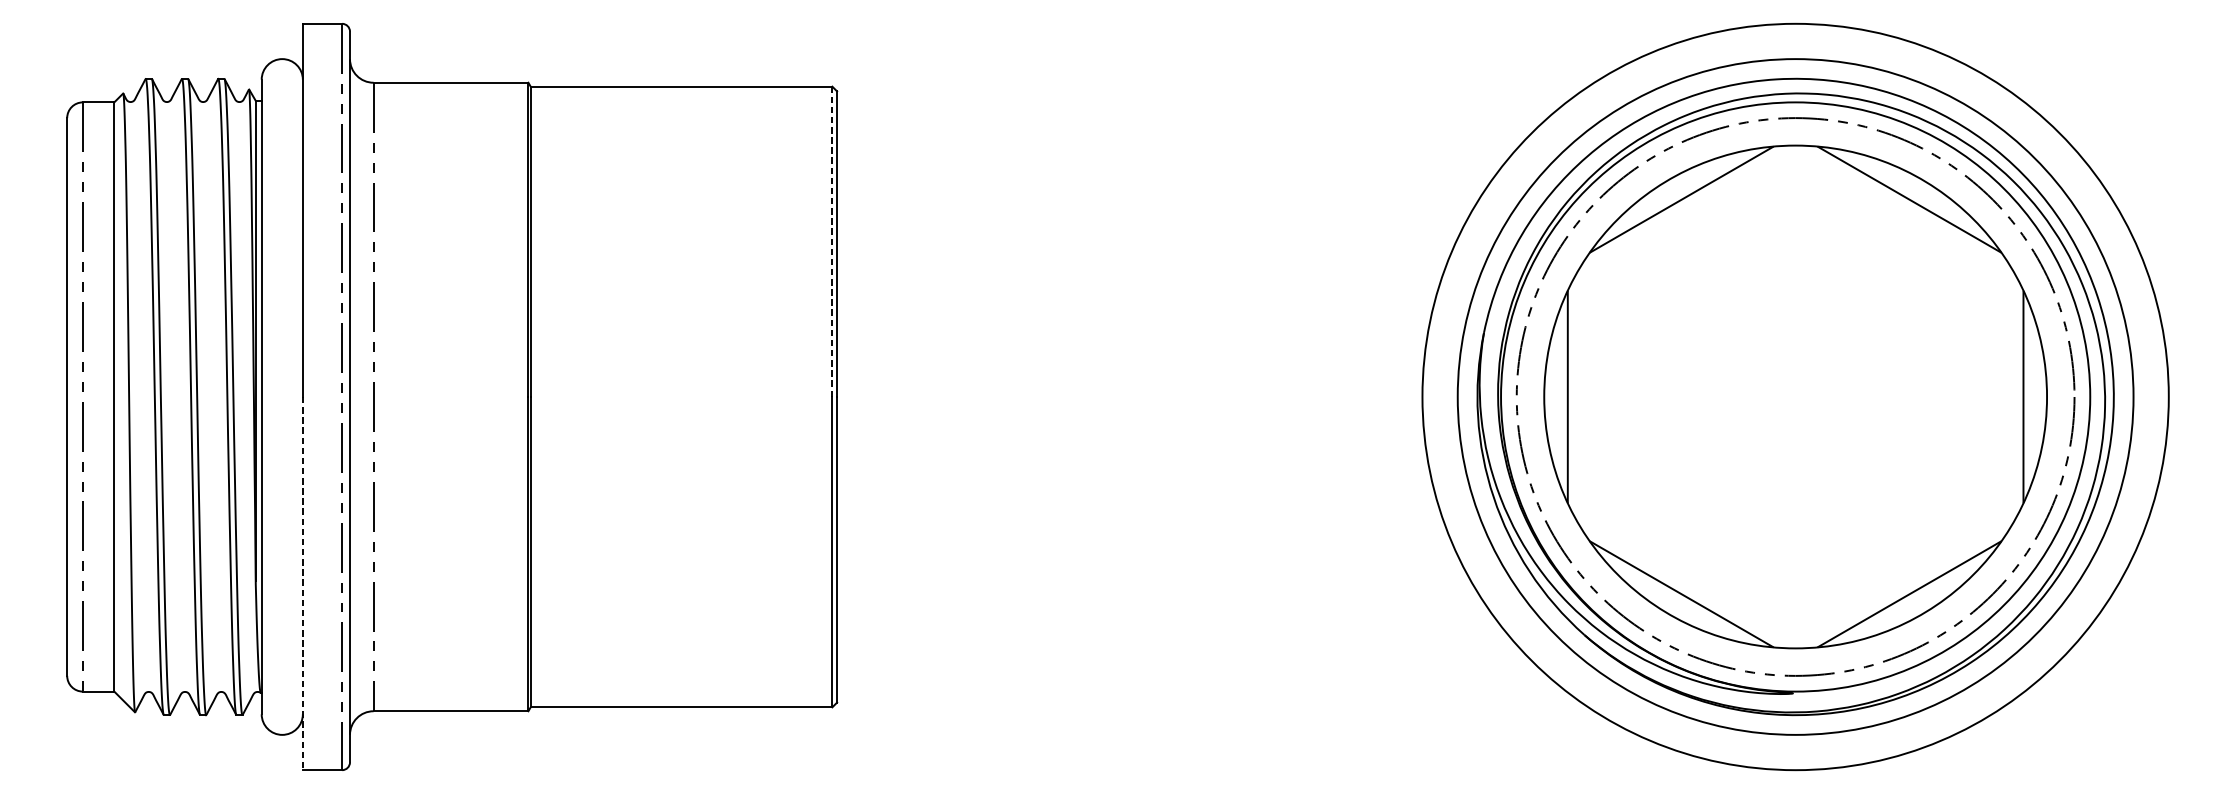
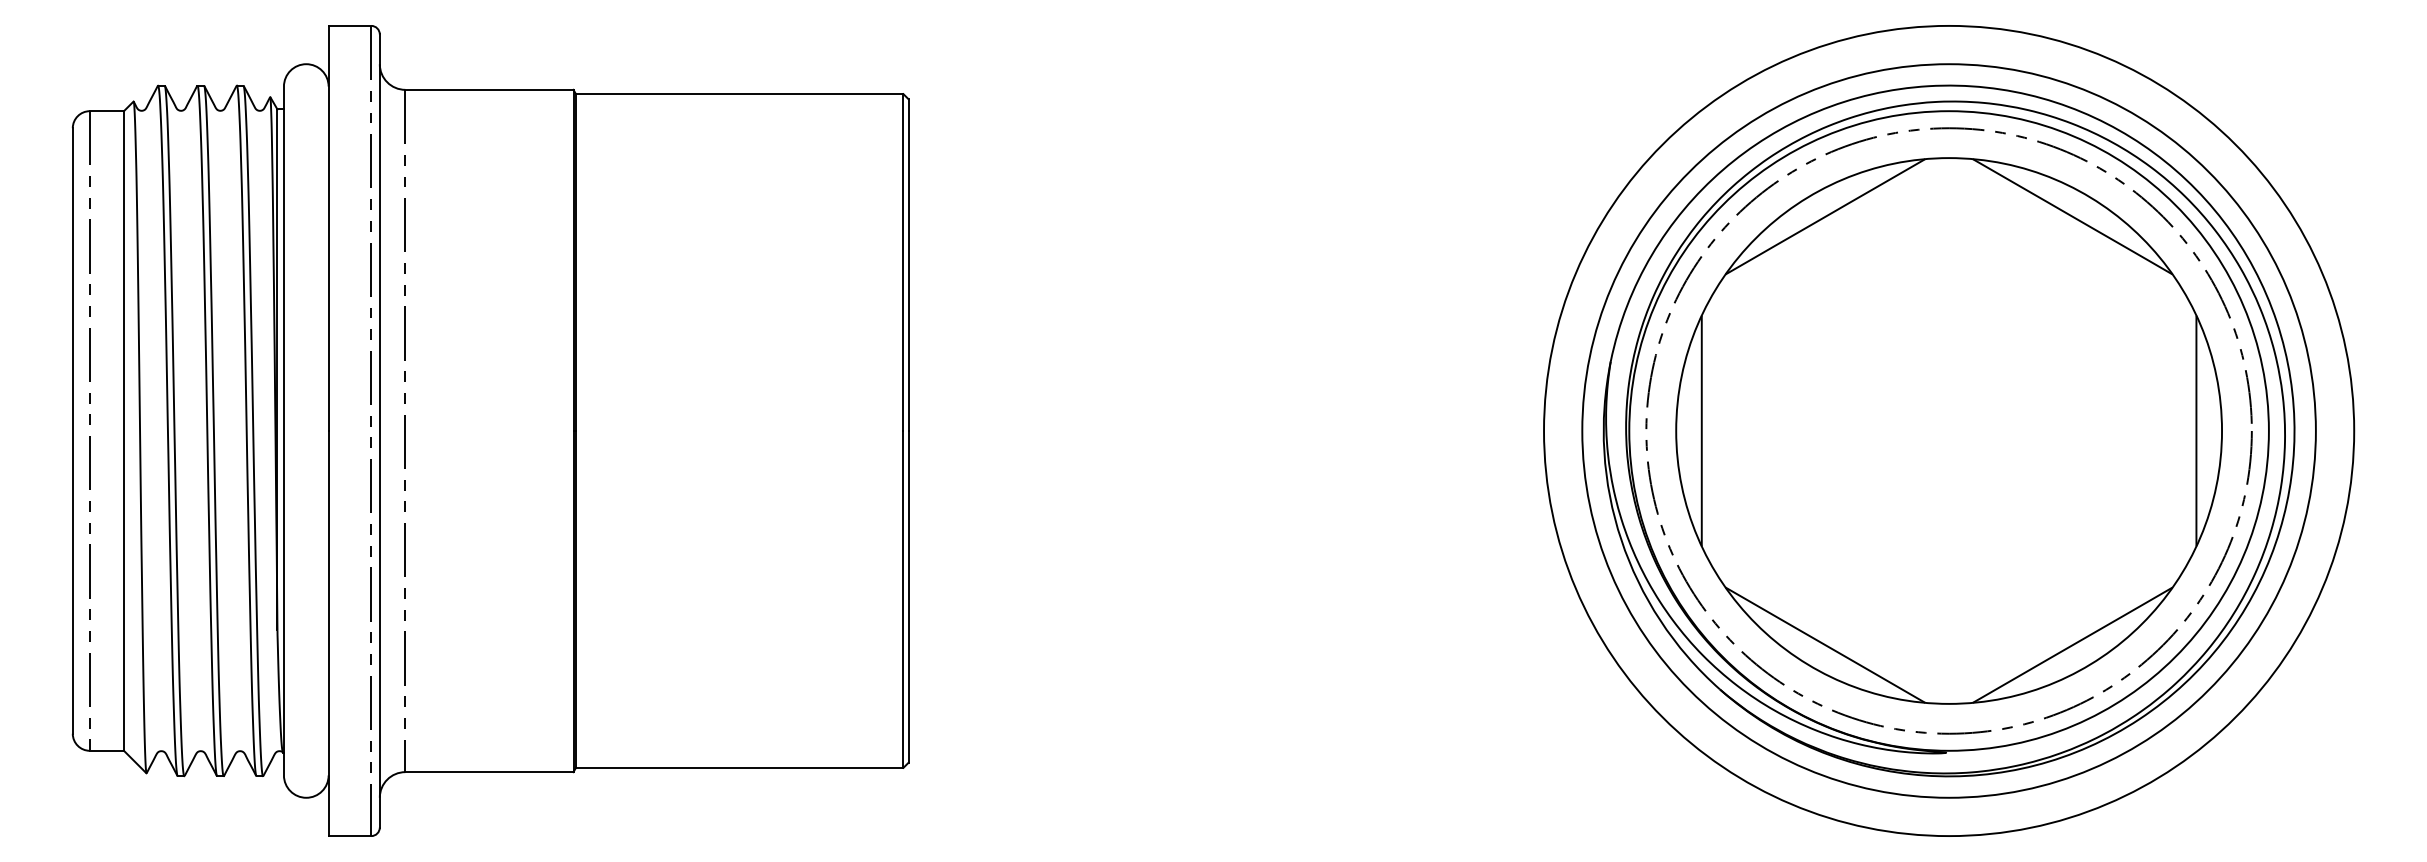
line: (832, 241) -> (903, 262), dashed -> solid
line: (302, 583) -> (328, 633), dashed -> solid

